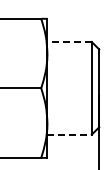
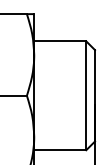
line: (69, 41) -> (60, 40), dashed -> solid
line: (70, 134) -> (61, 149), dashed -> solid

